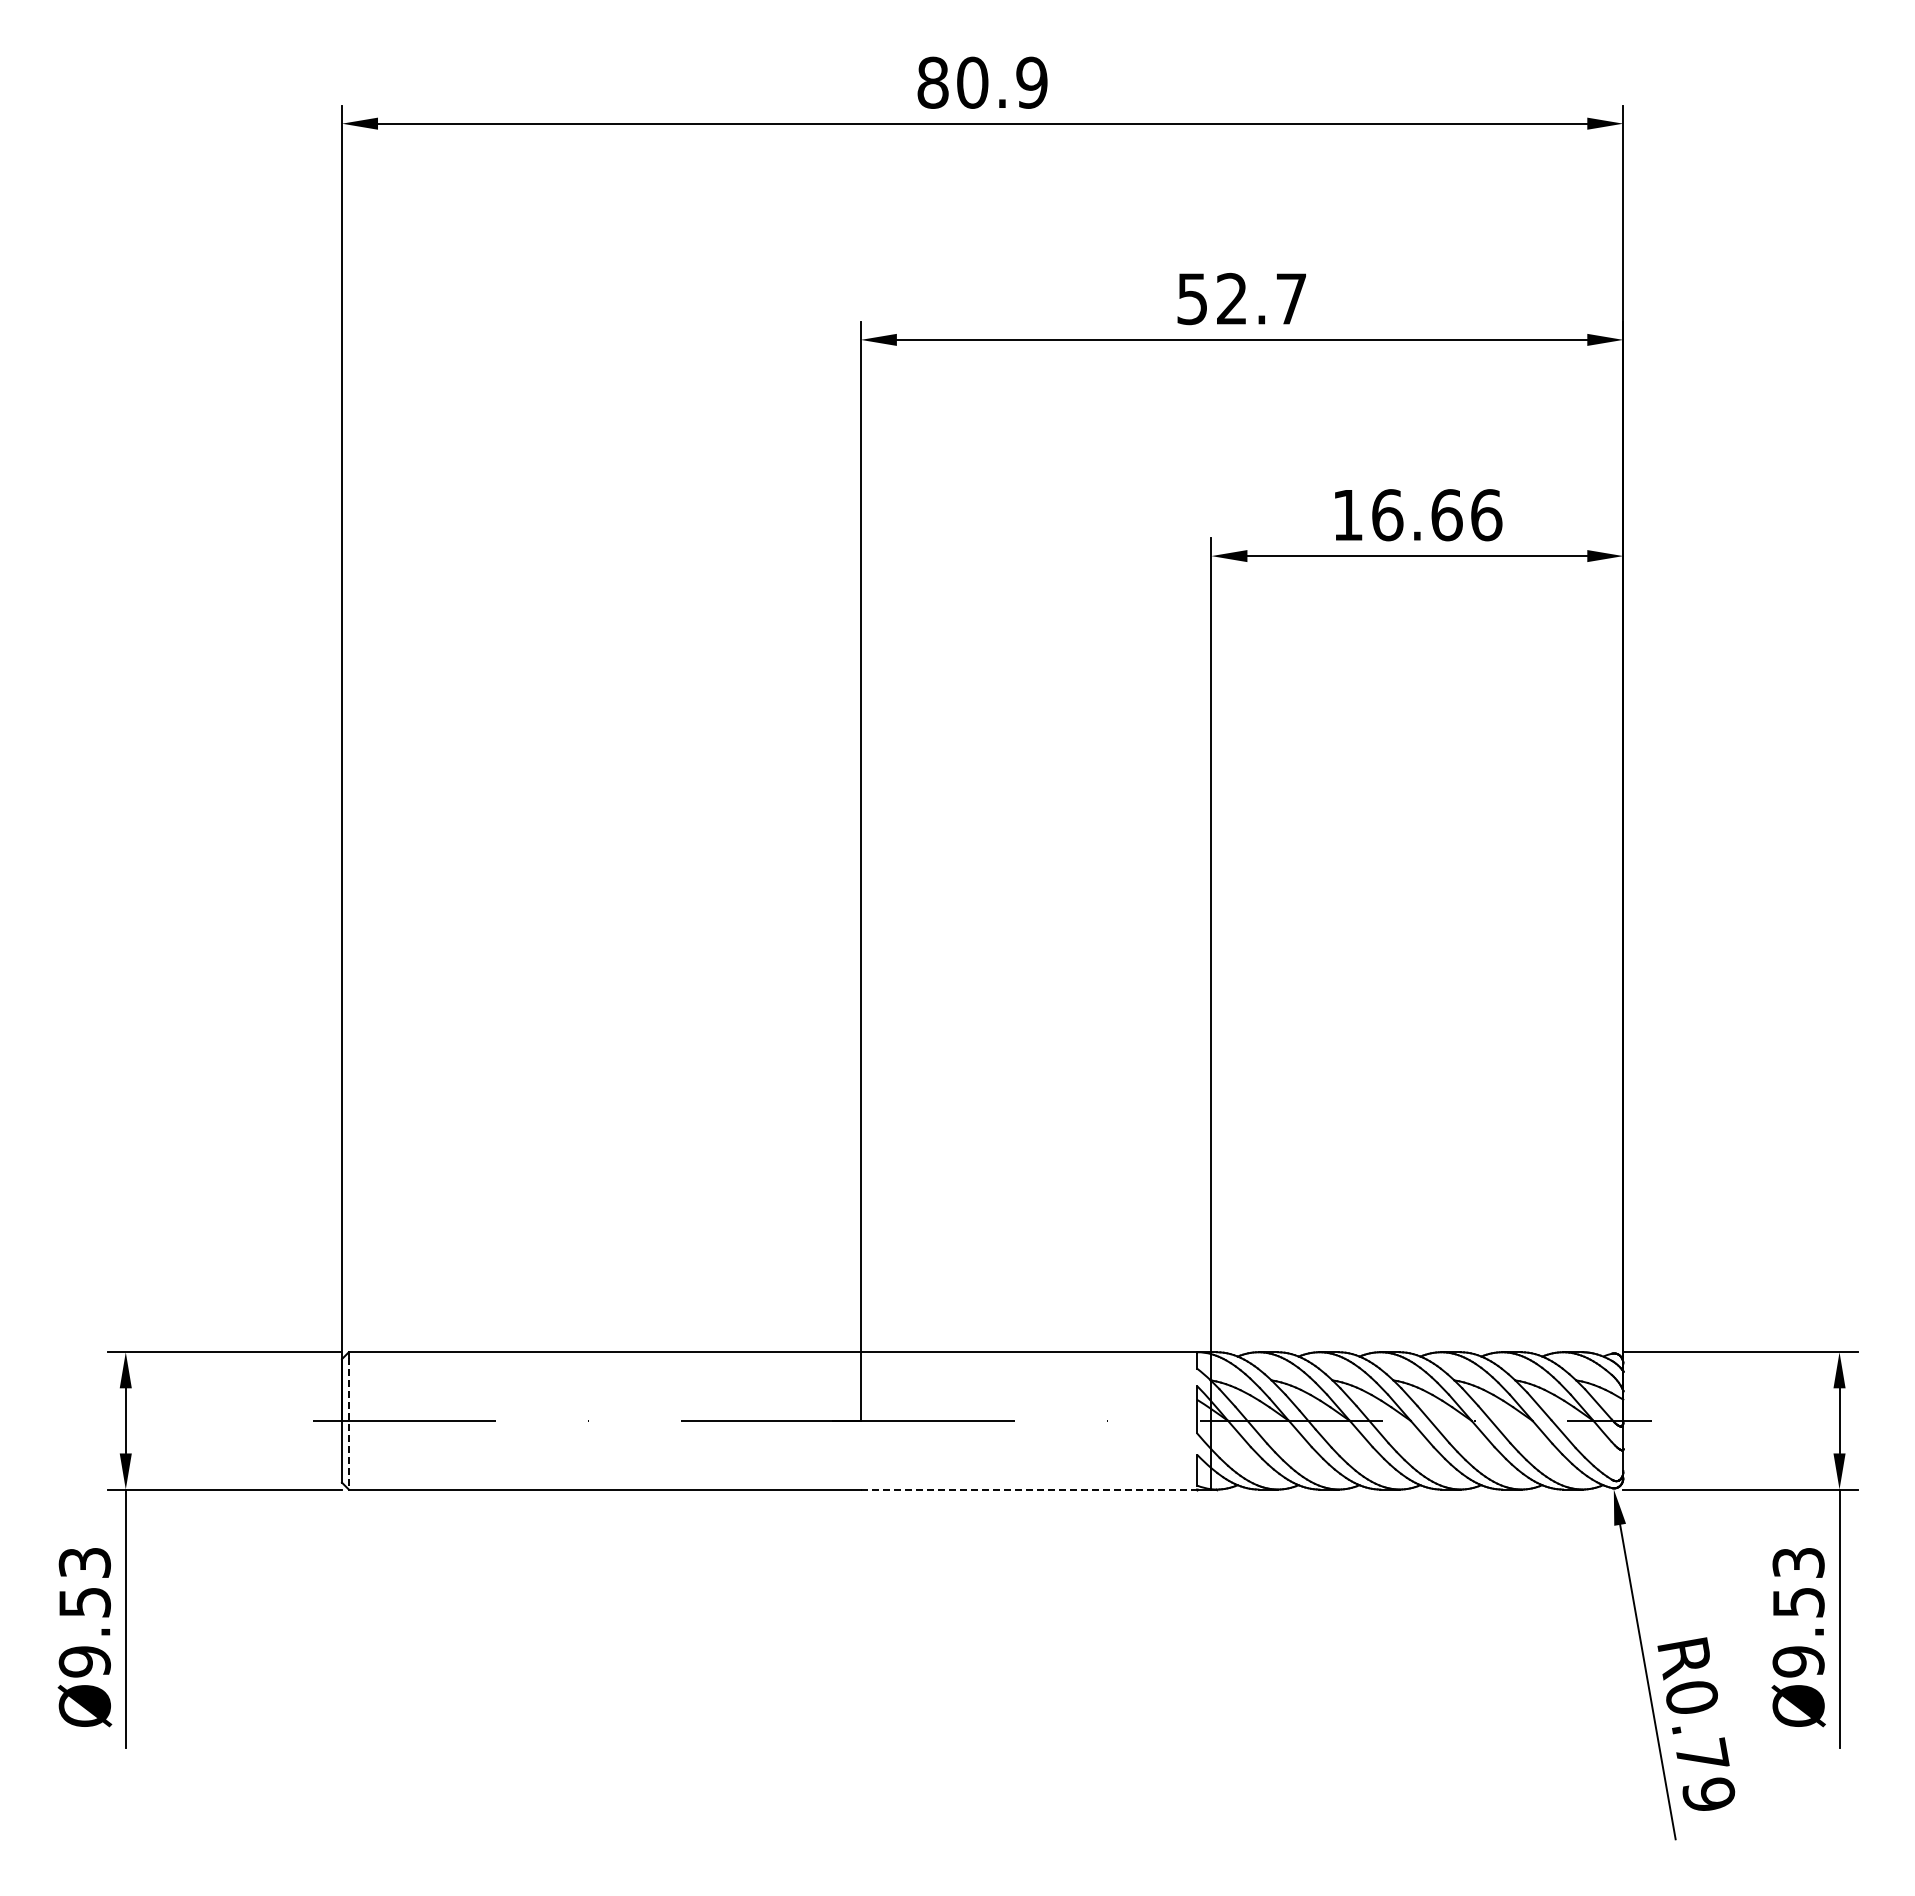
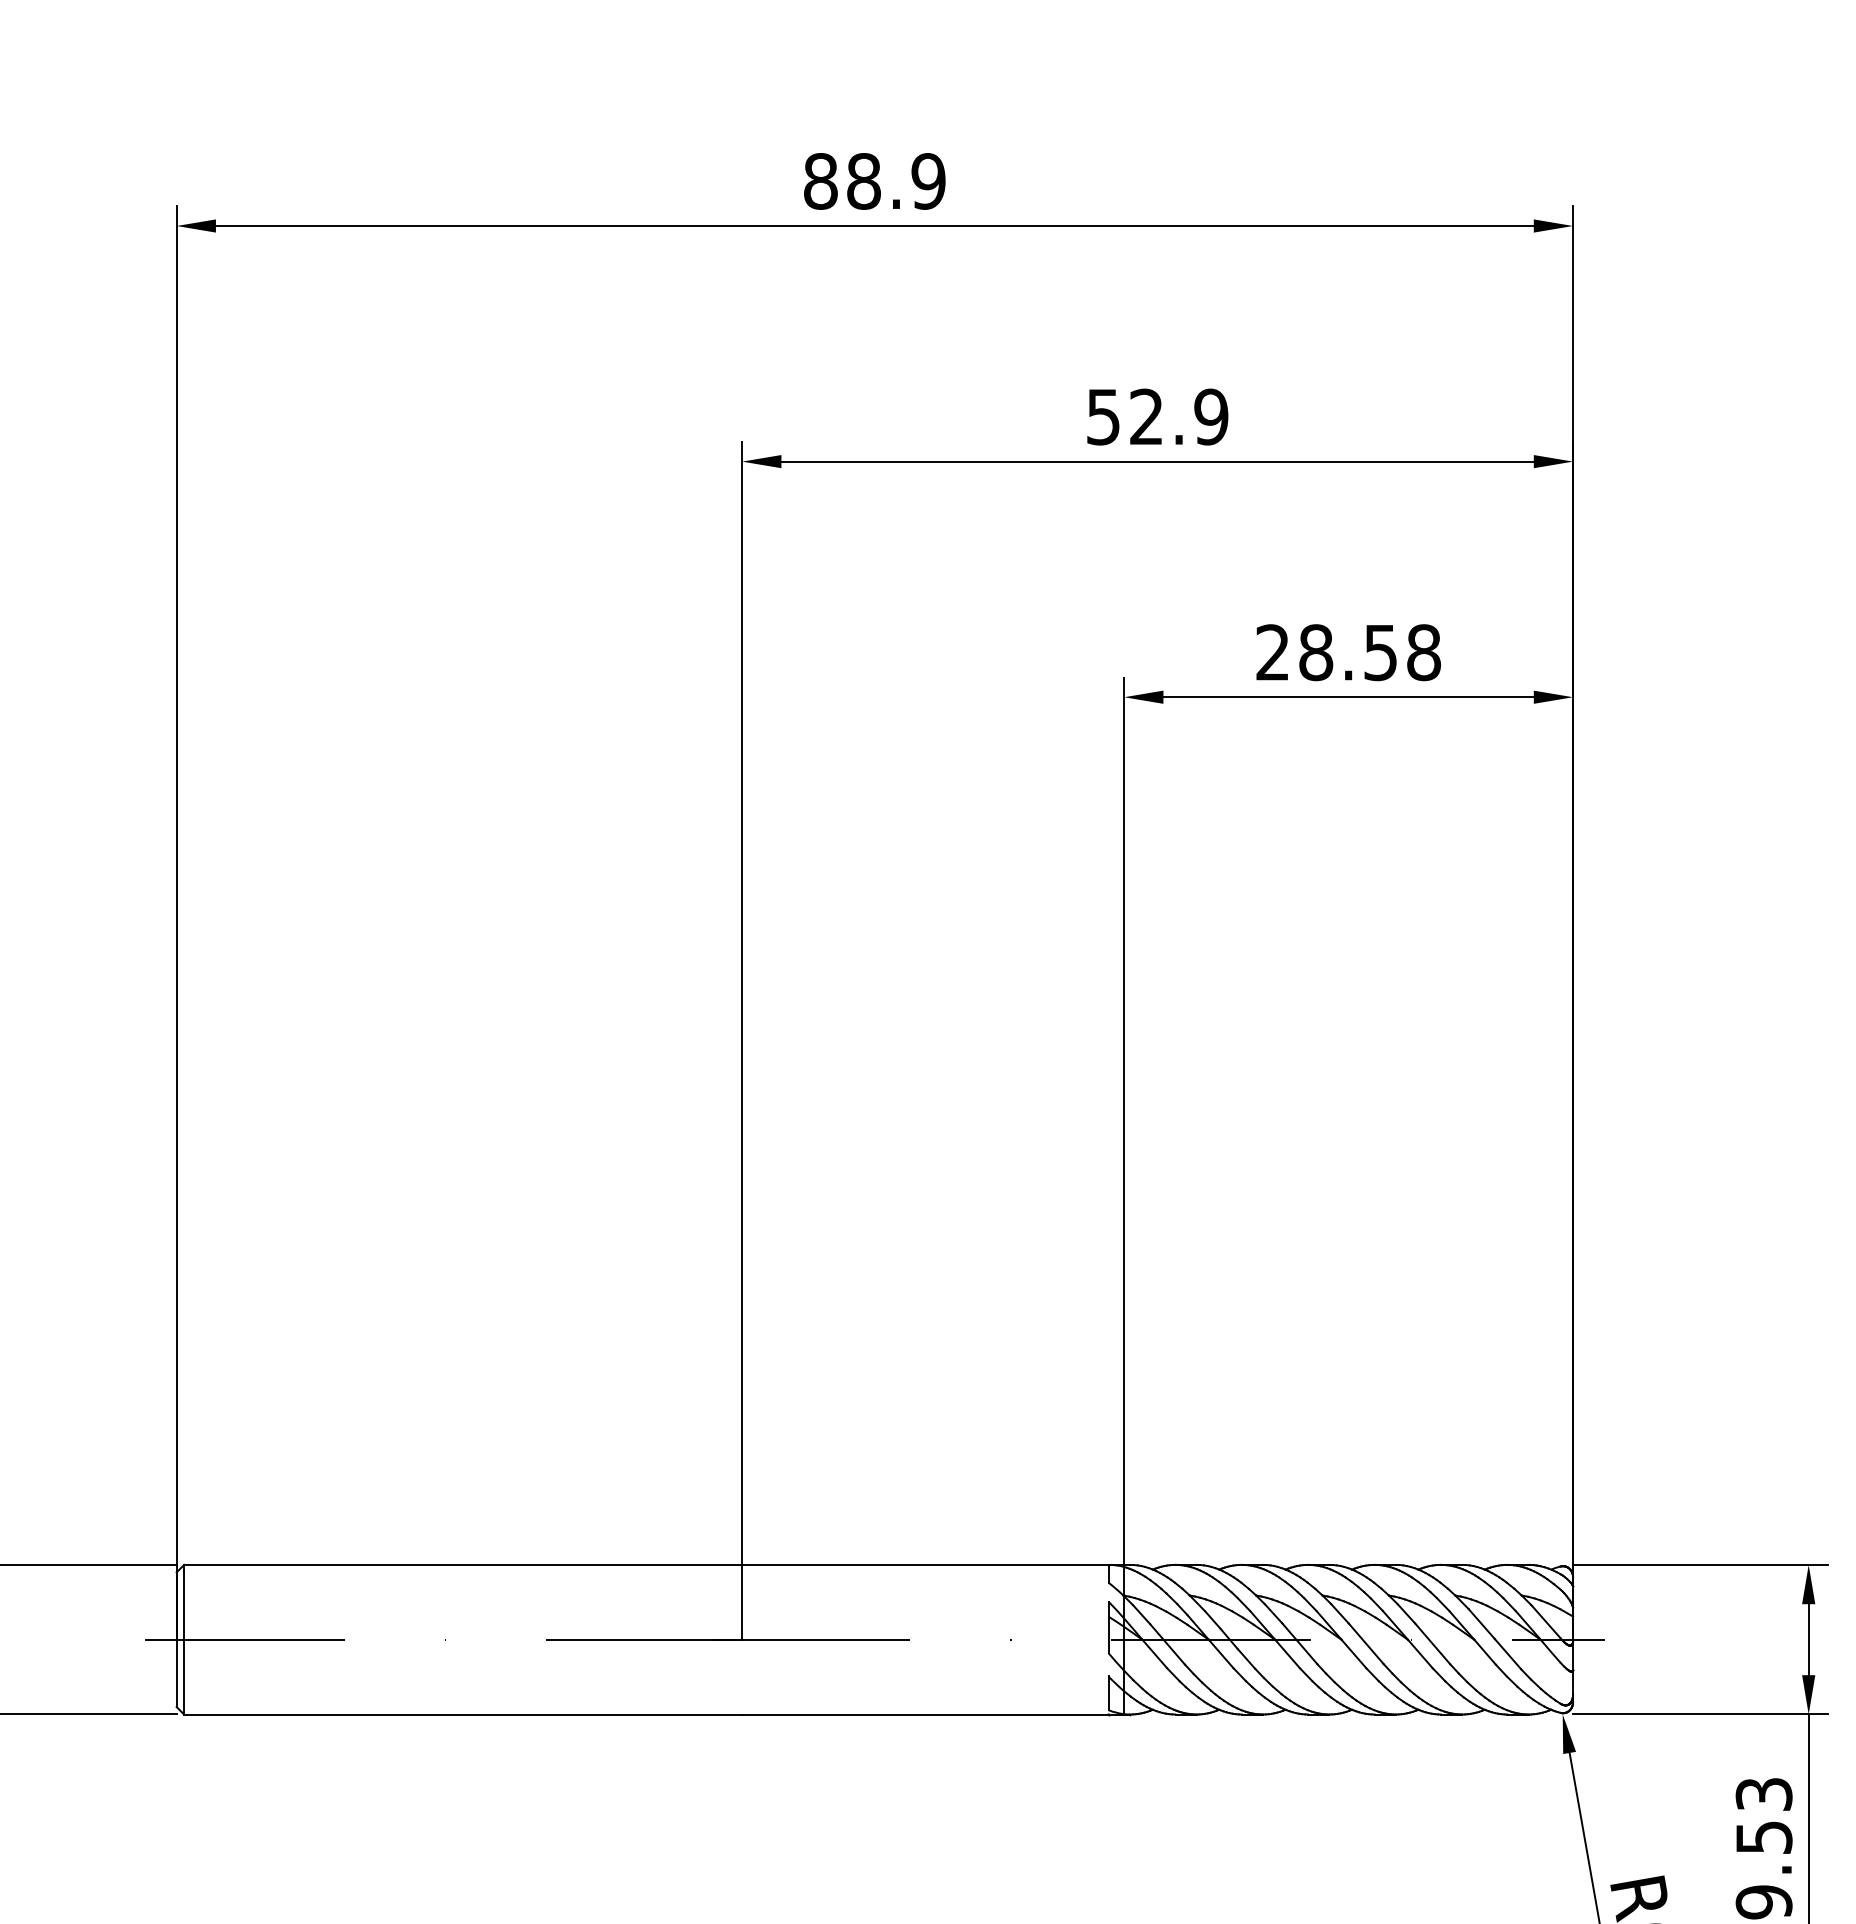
text: (972, 82) -> (863, 181), 80.9 -> 88.9
text: (1290, 298) -> (1210, 416), 52.7 -> 52.9
text: (1417, 515) -> (1348, 652), 16.66 -> 28.58
line: (348, 1423) -> (183, 1642), dashed -> solid
line: (1029, 1489) -> (925, 1714), dashed -> solid

